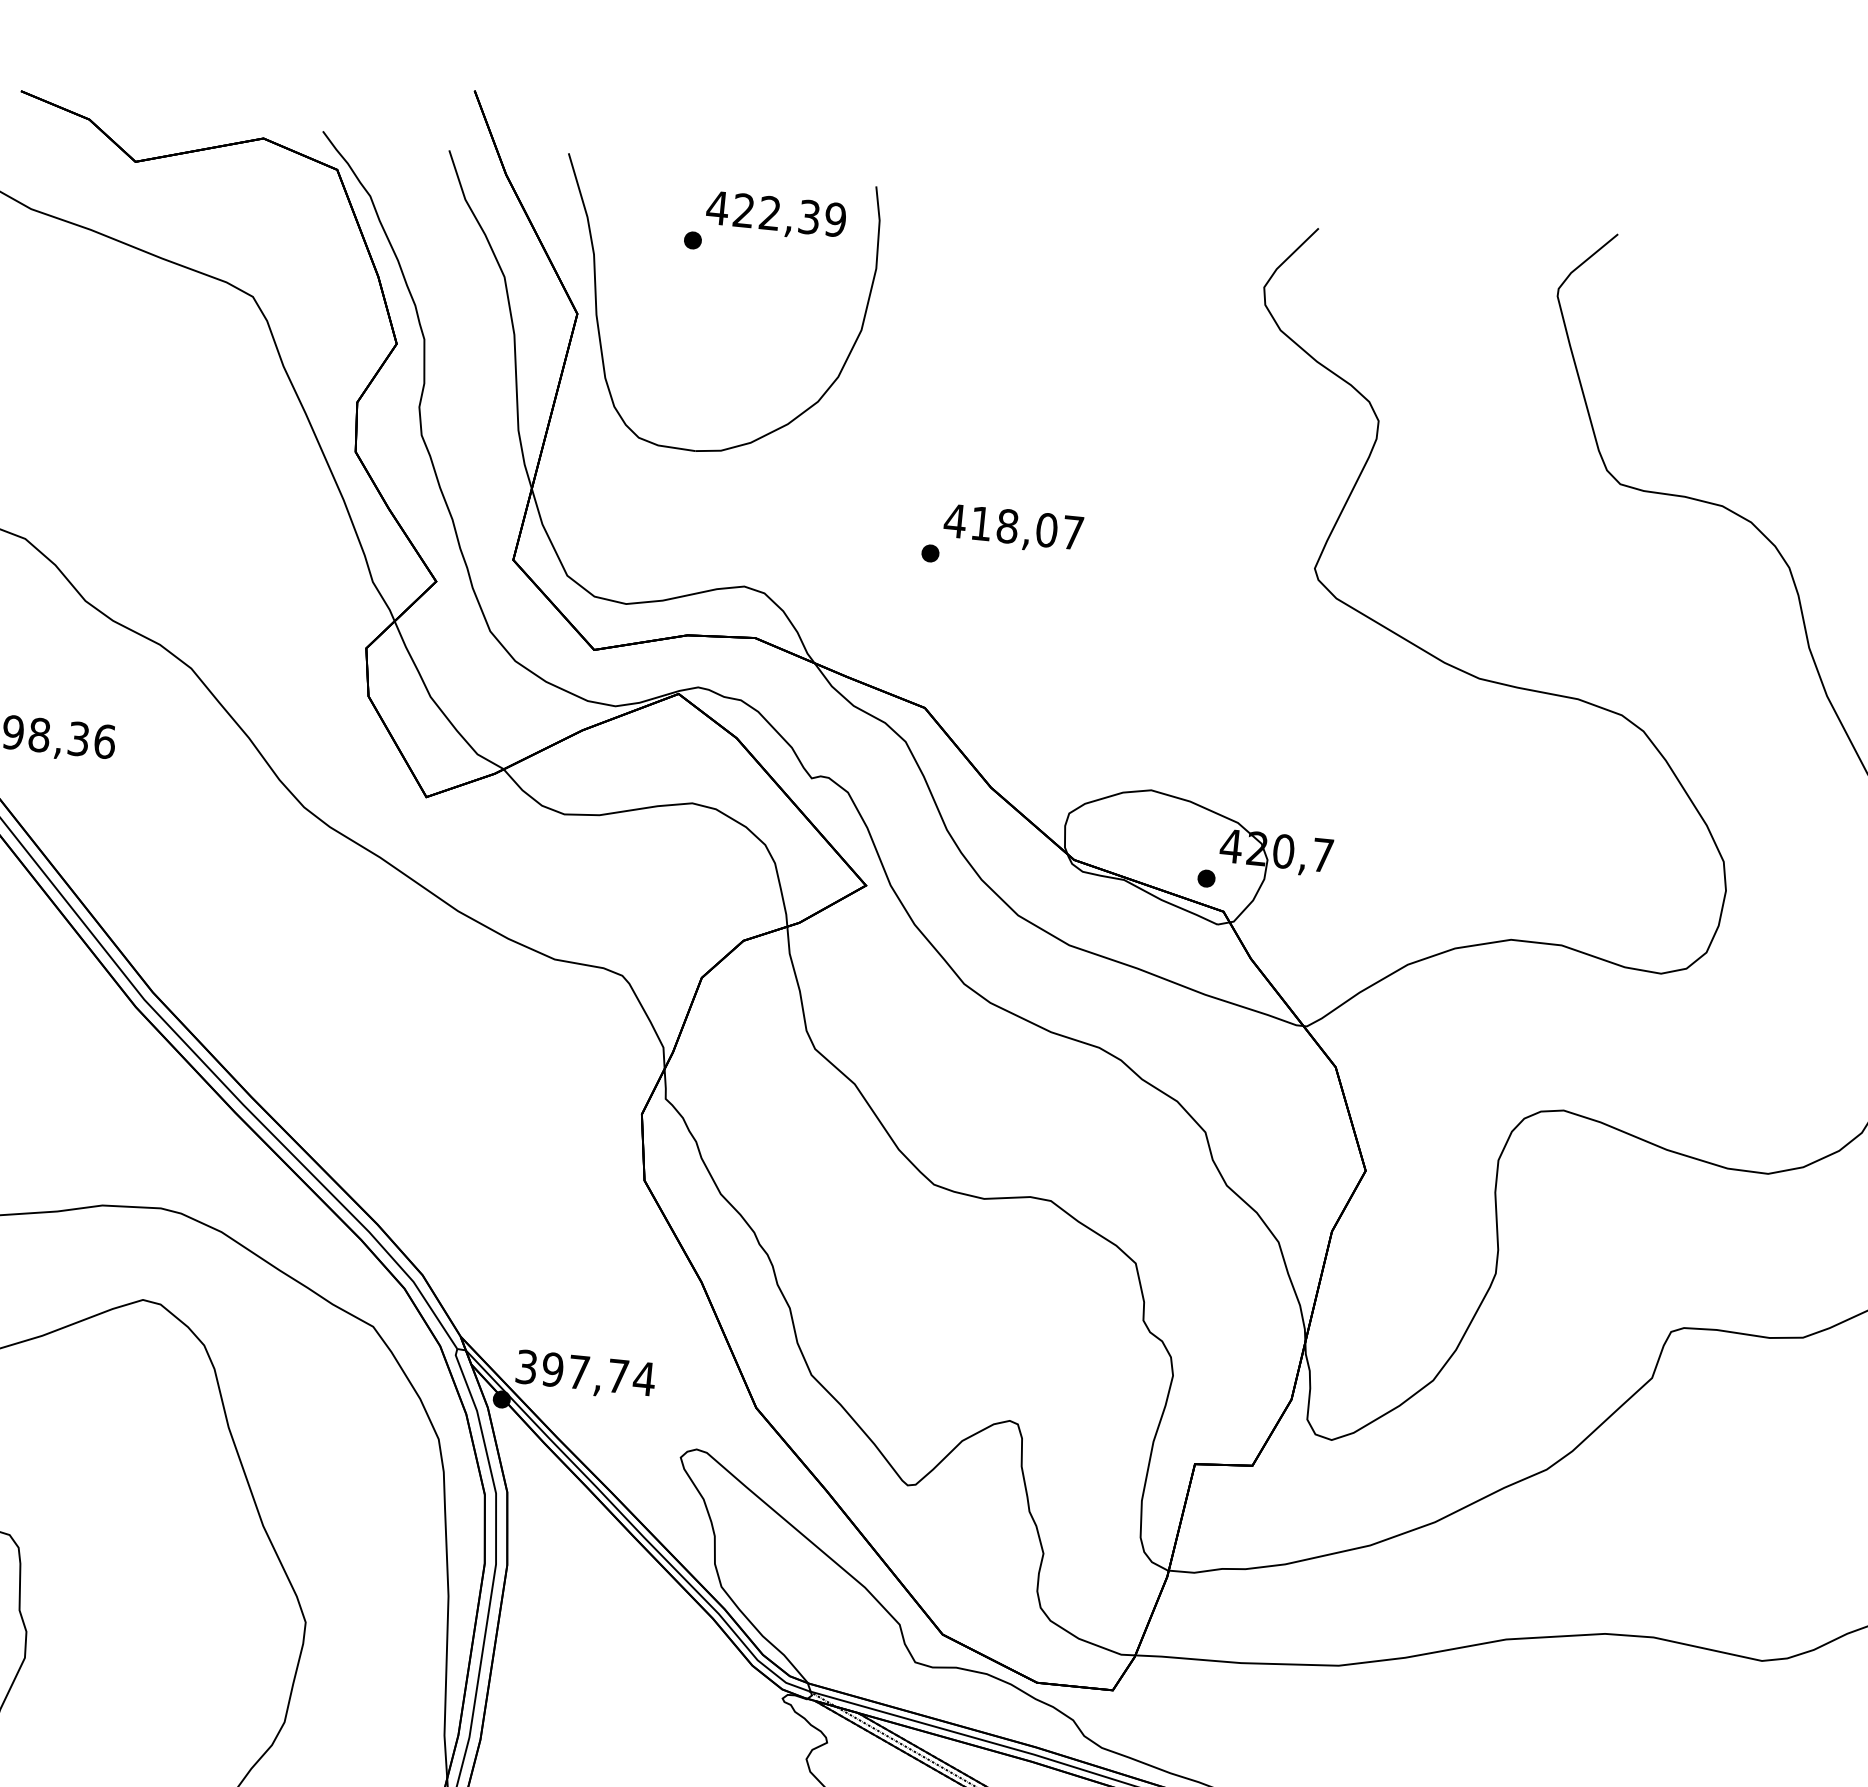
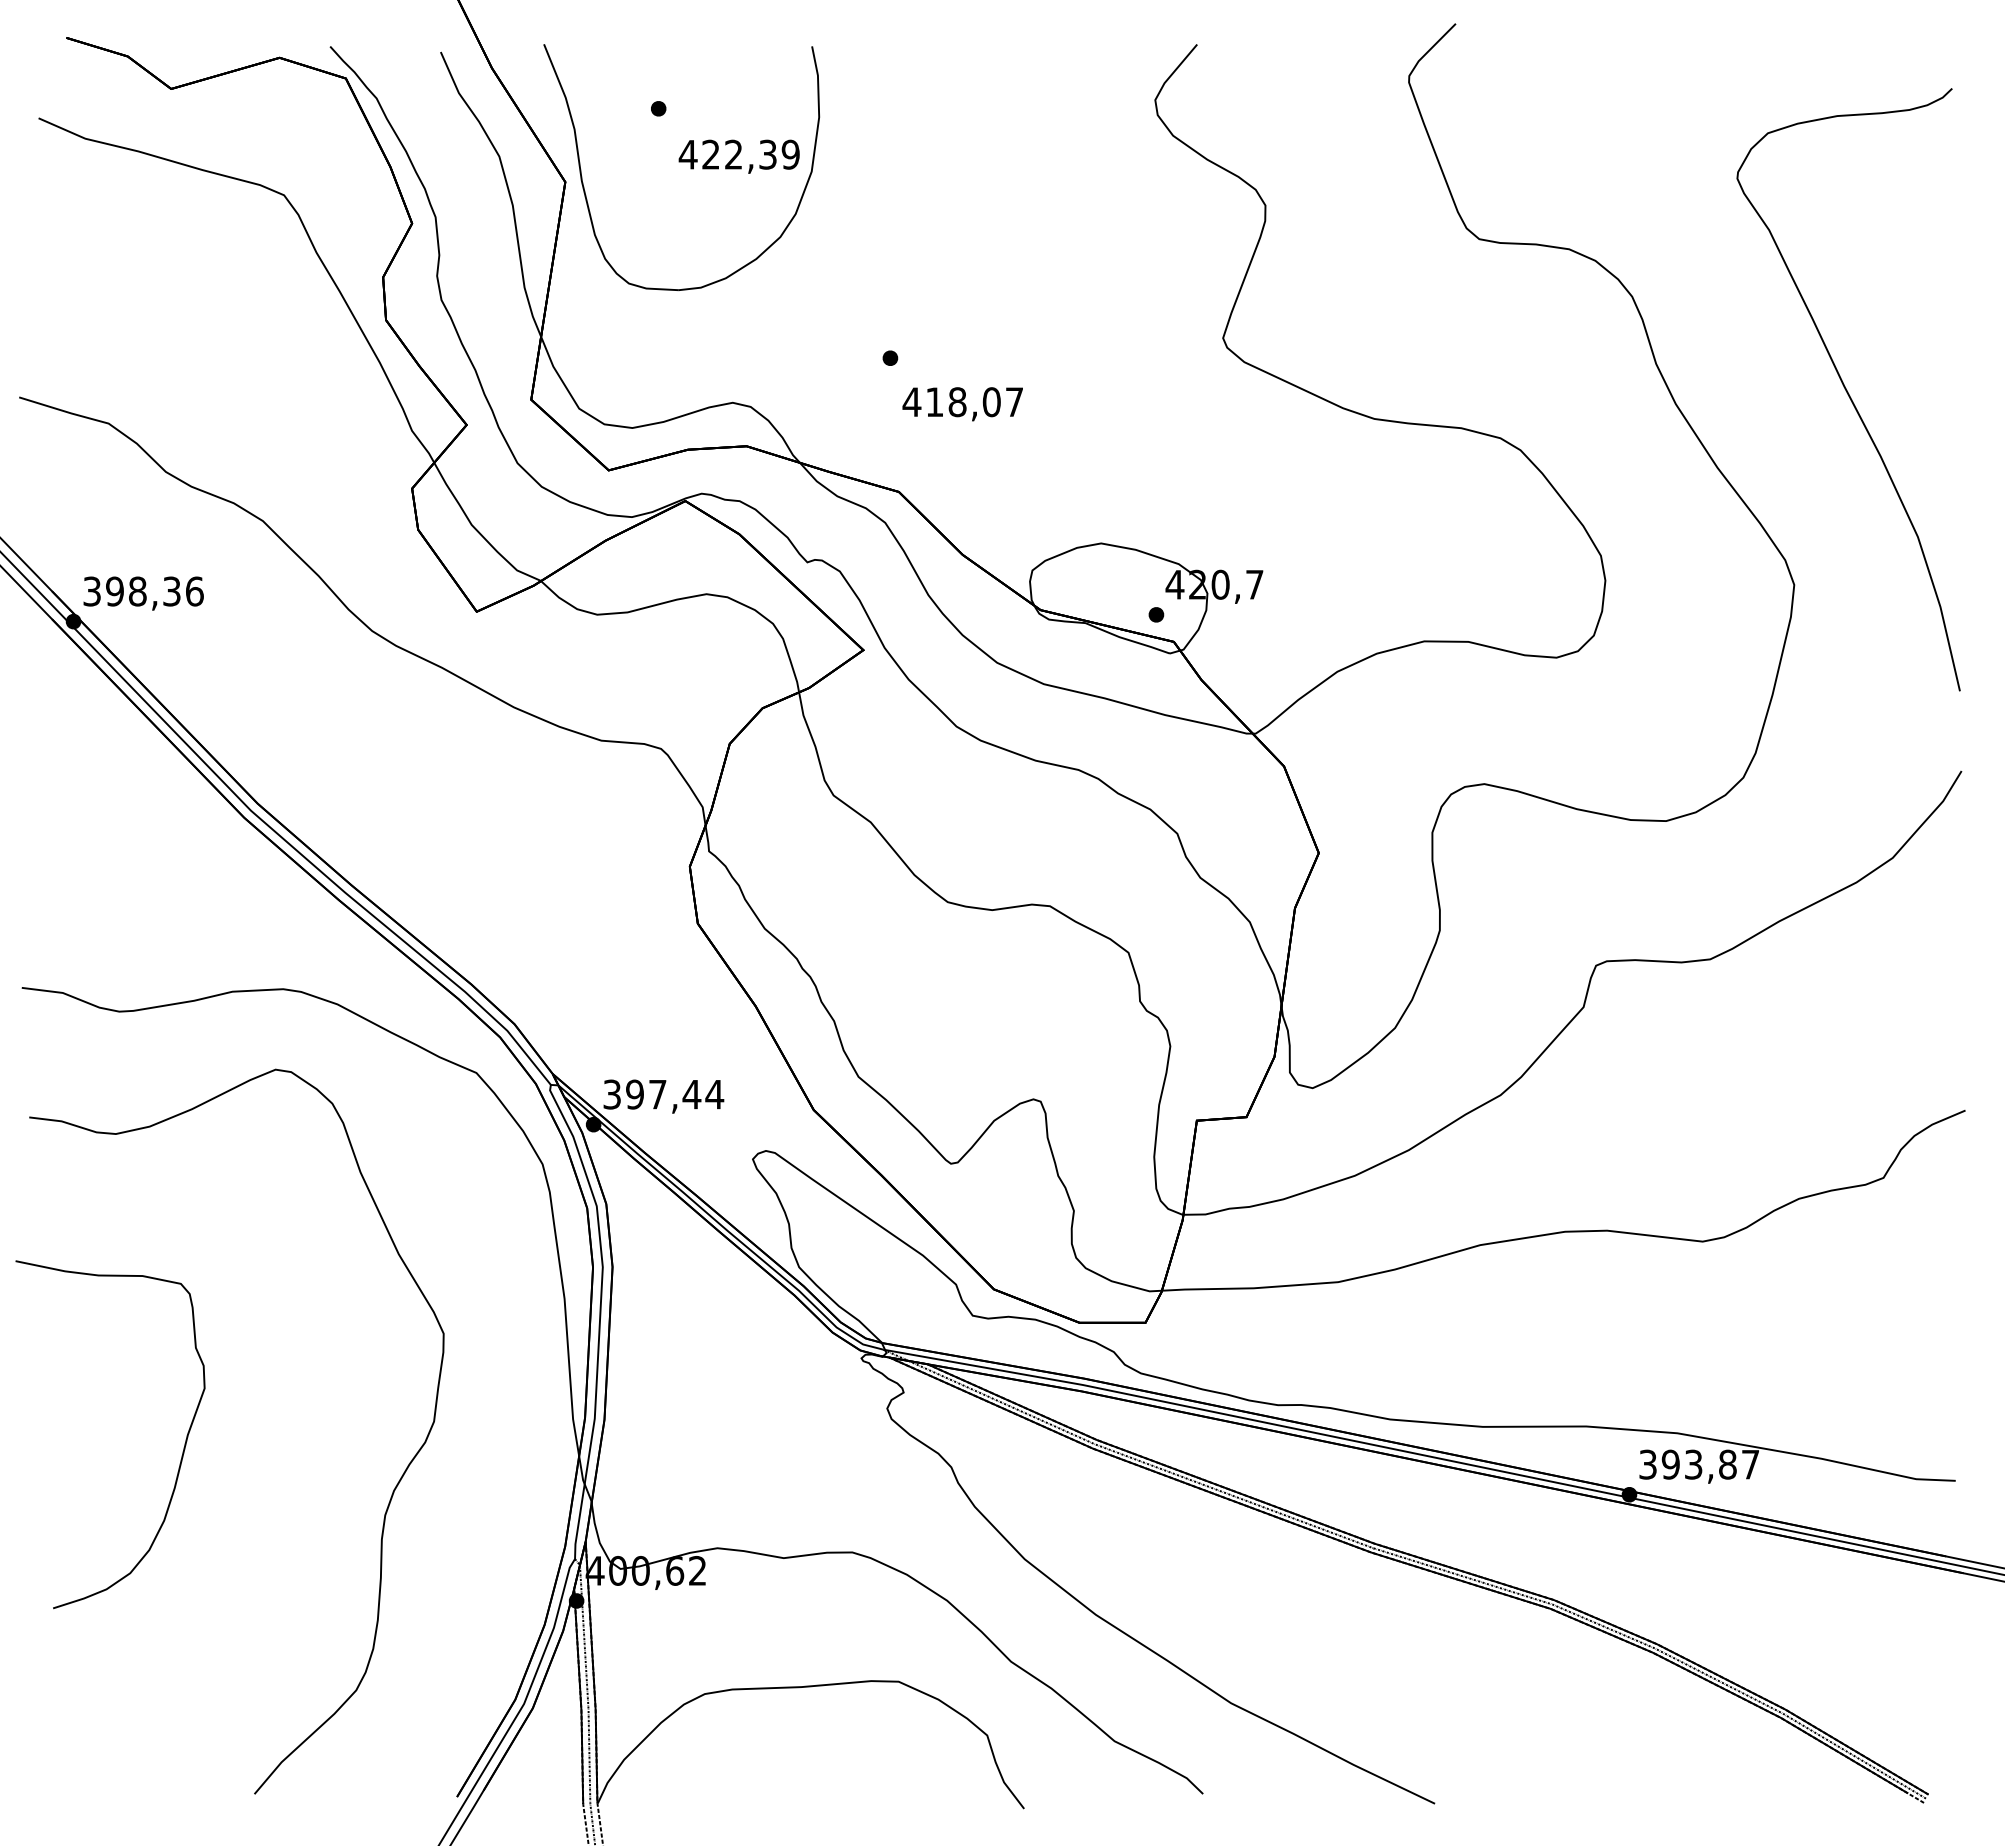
text: (775, 215) -> (738, 156), moved
text: (1012, 529) -> (962, 404), moved
text: (617, 1376) -> (691, 1094), 397,74 -> 397,44

